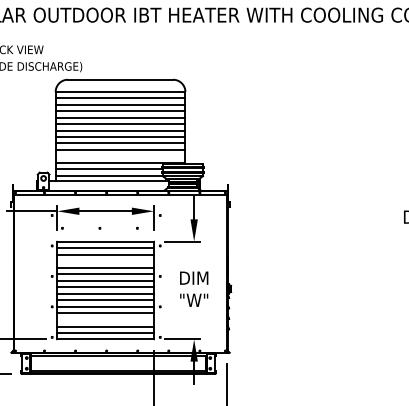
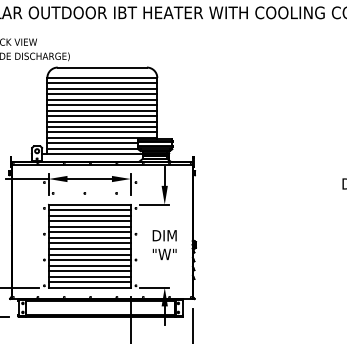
line: (120, 156) -> (102, 132), added
line: (105, 261) -> (89, 221), added
line: (105, 319) -> (89, 270), added

